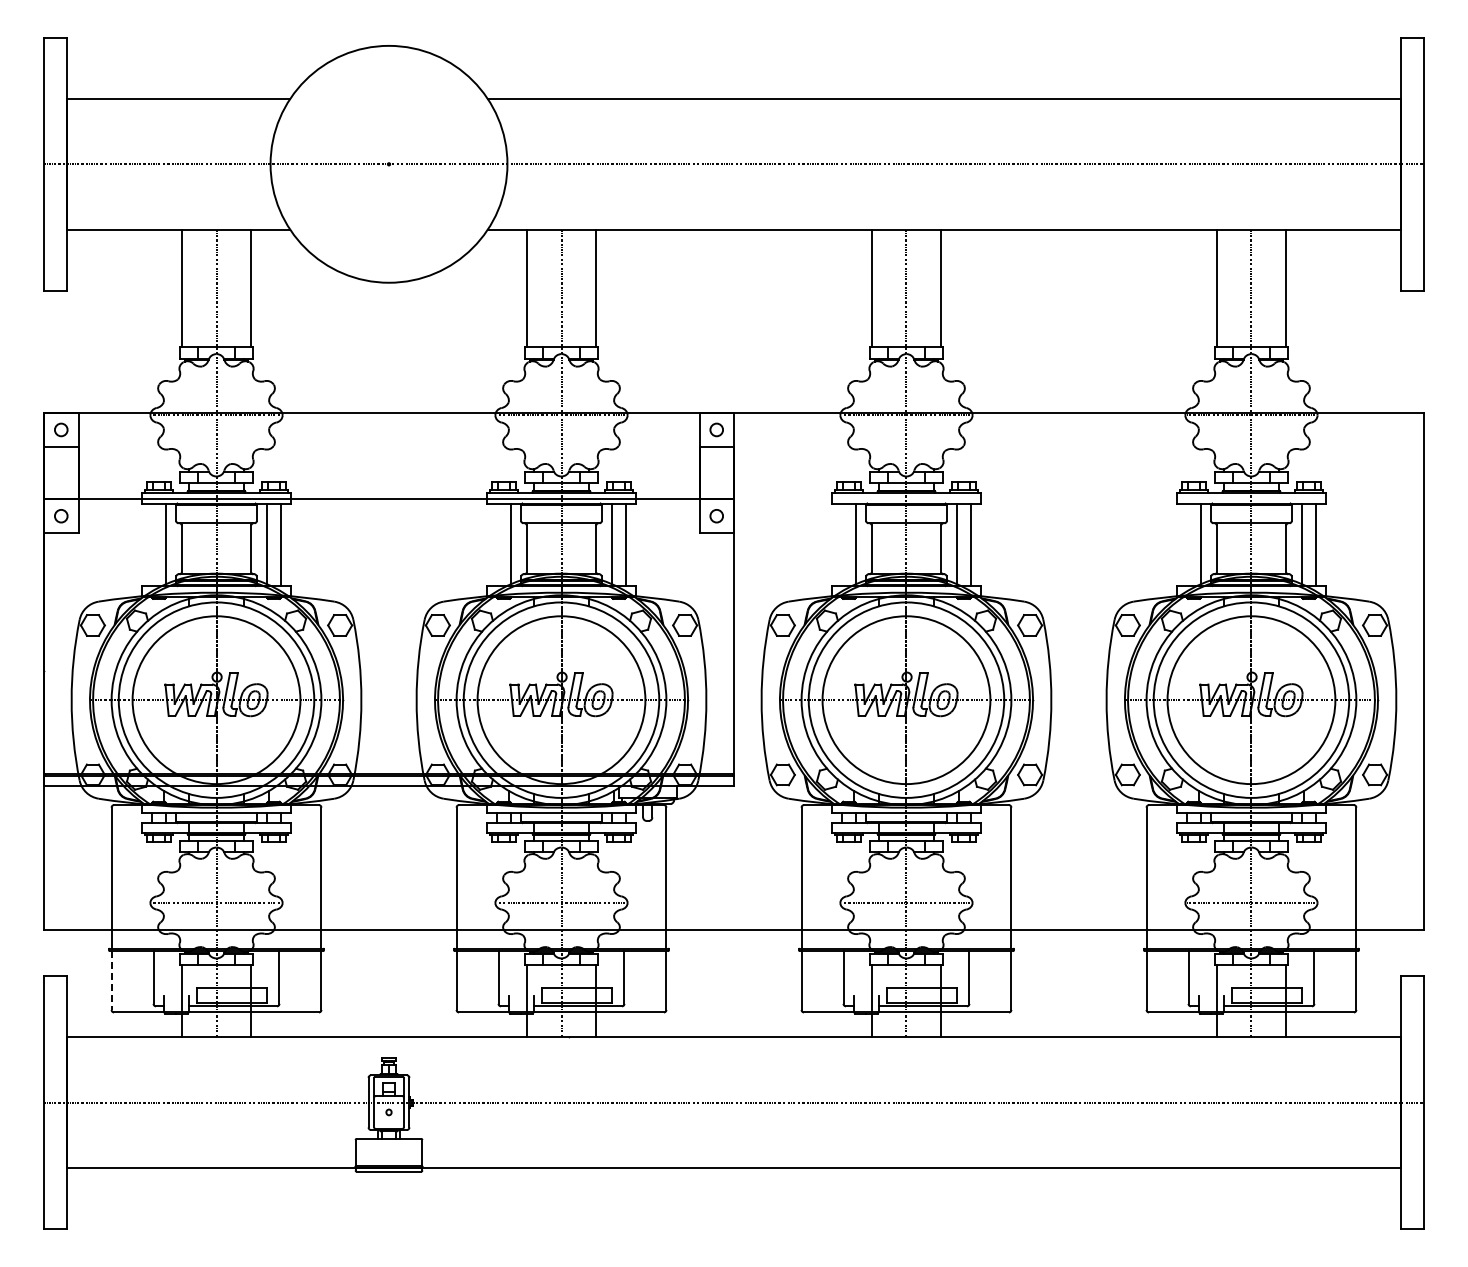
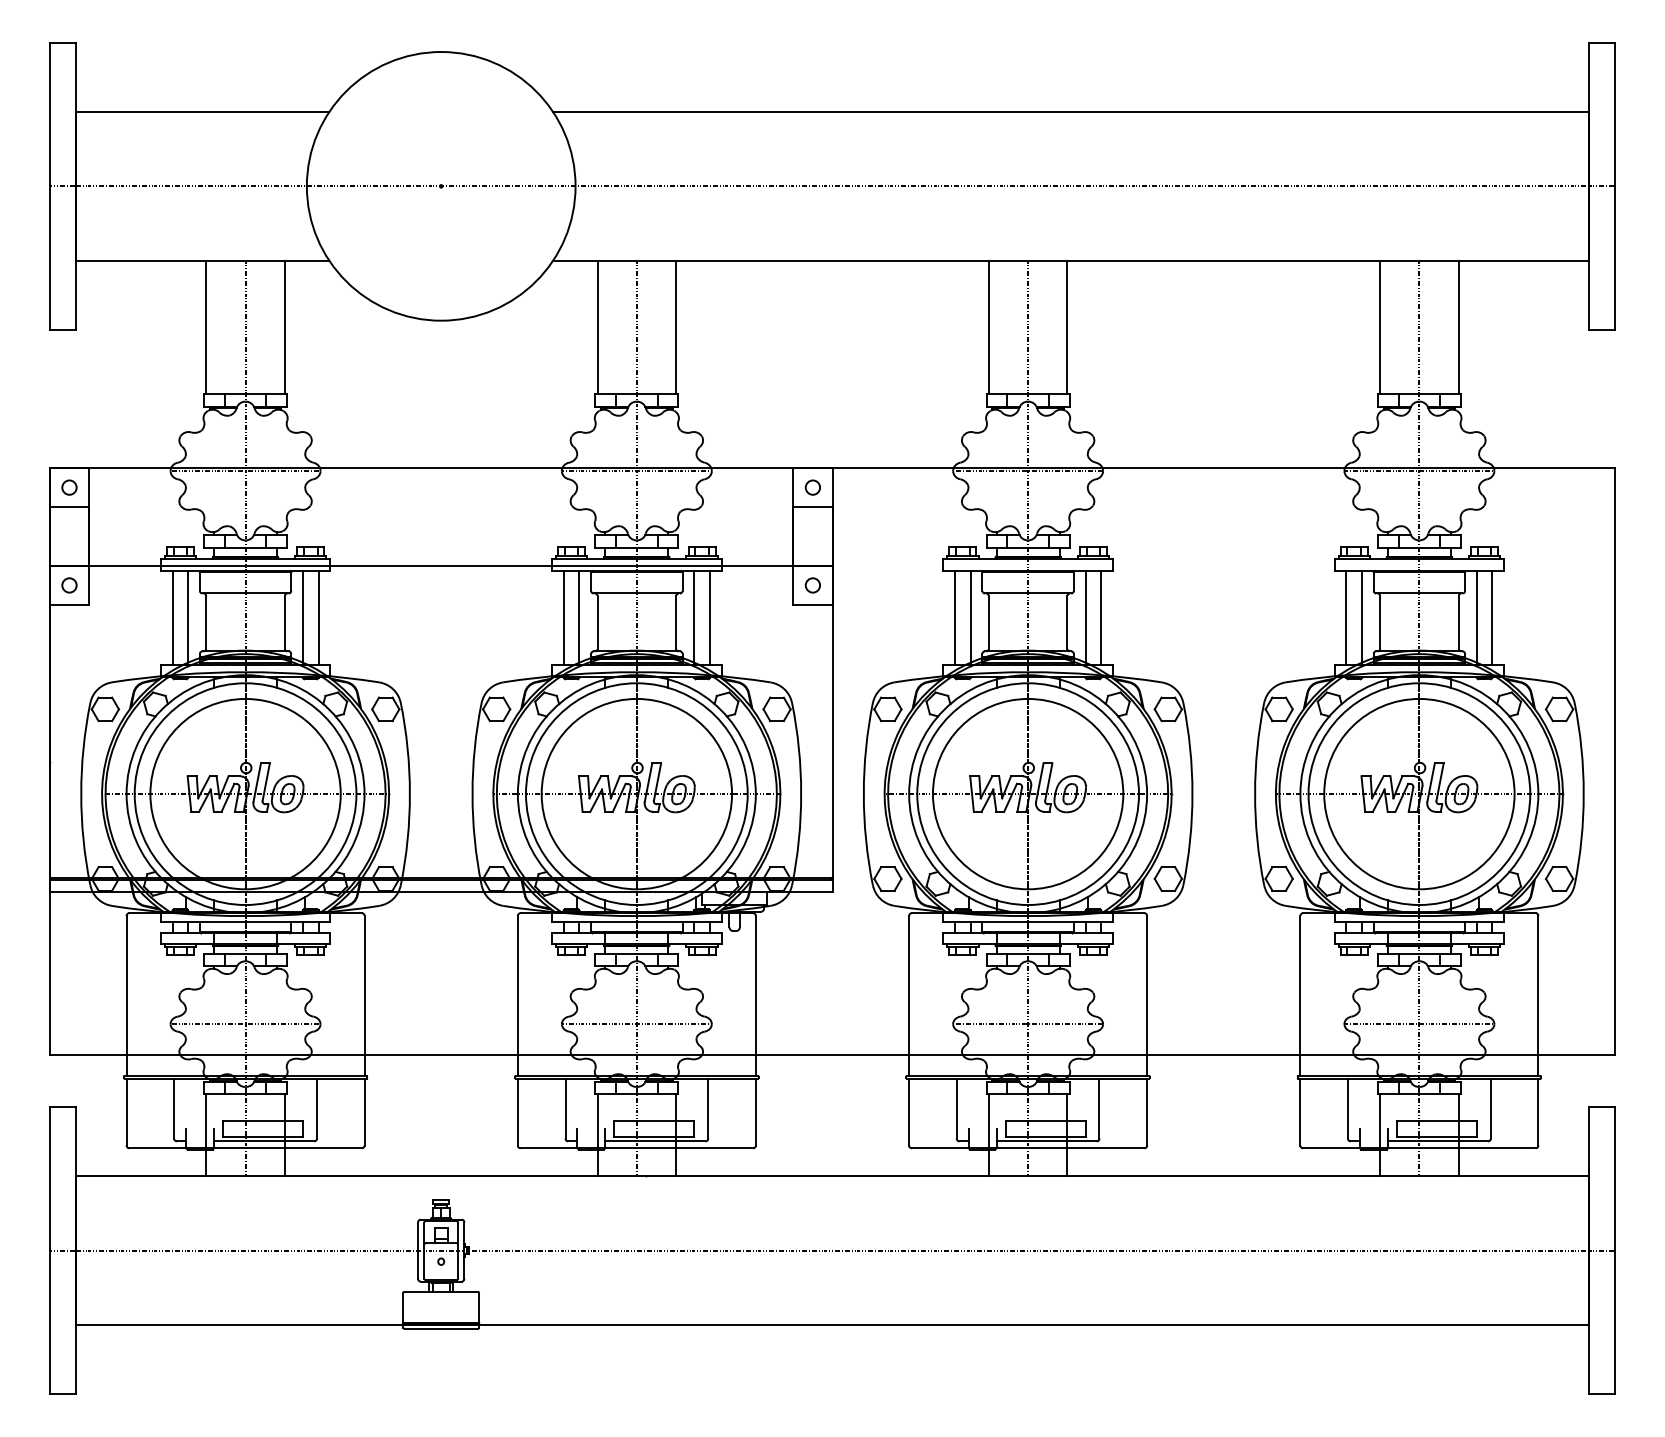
line: (152, 544) -> (172, 617), added
line: (497, 544) -> (564, 617), added
line: (842, 544) -> (955, 617), added
line: (1187, 544) -> (1346, 617), added
line: (111, 981) -> (126, 1113), dashed -> solid

